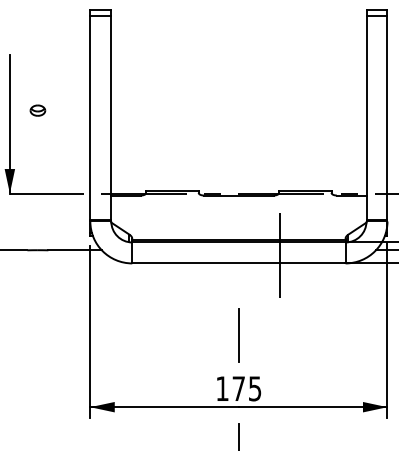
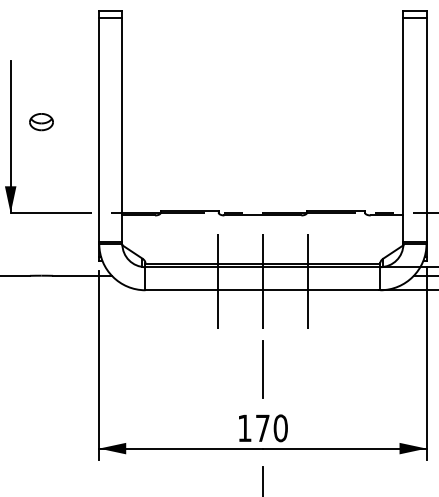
part: (37, 110) -> (41, 121), size x1.43
line: (197, 252) -> (217, 278), added
line: (238, 252) -> (262, 278), added
text: (254, 388) -> (280, 428), 175 -> 170

